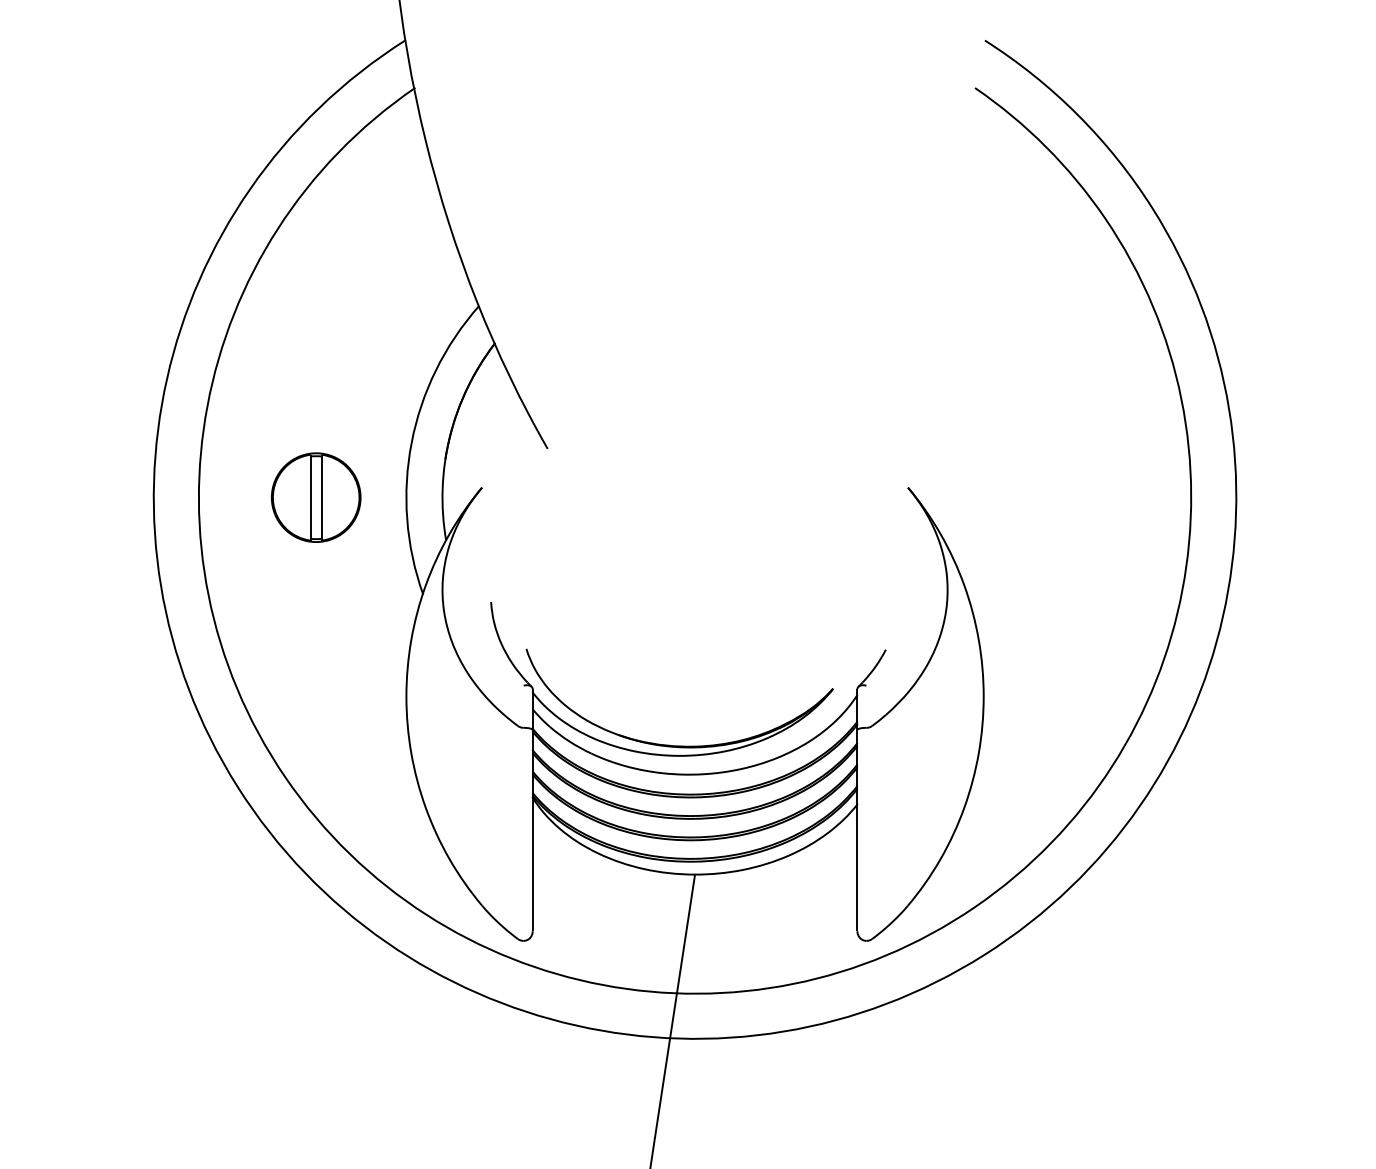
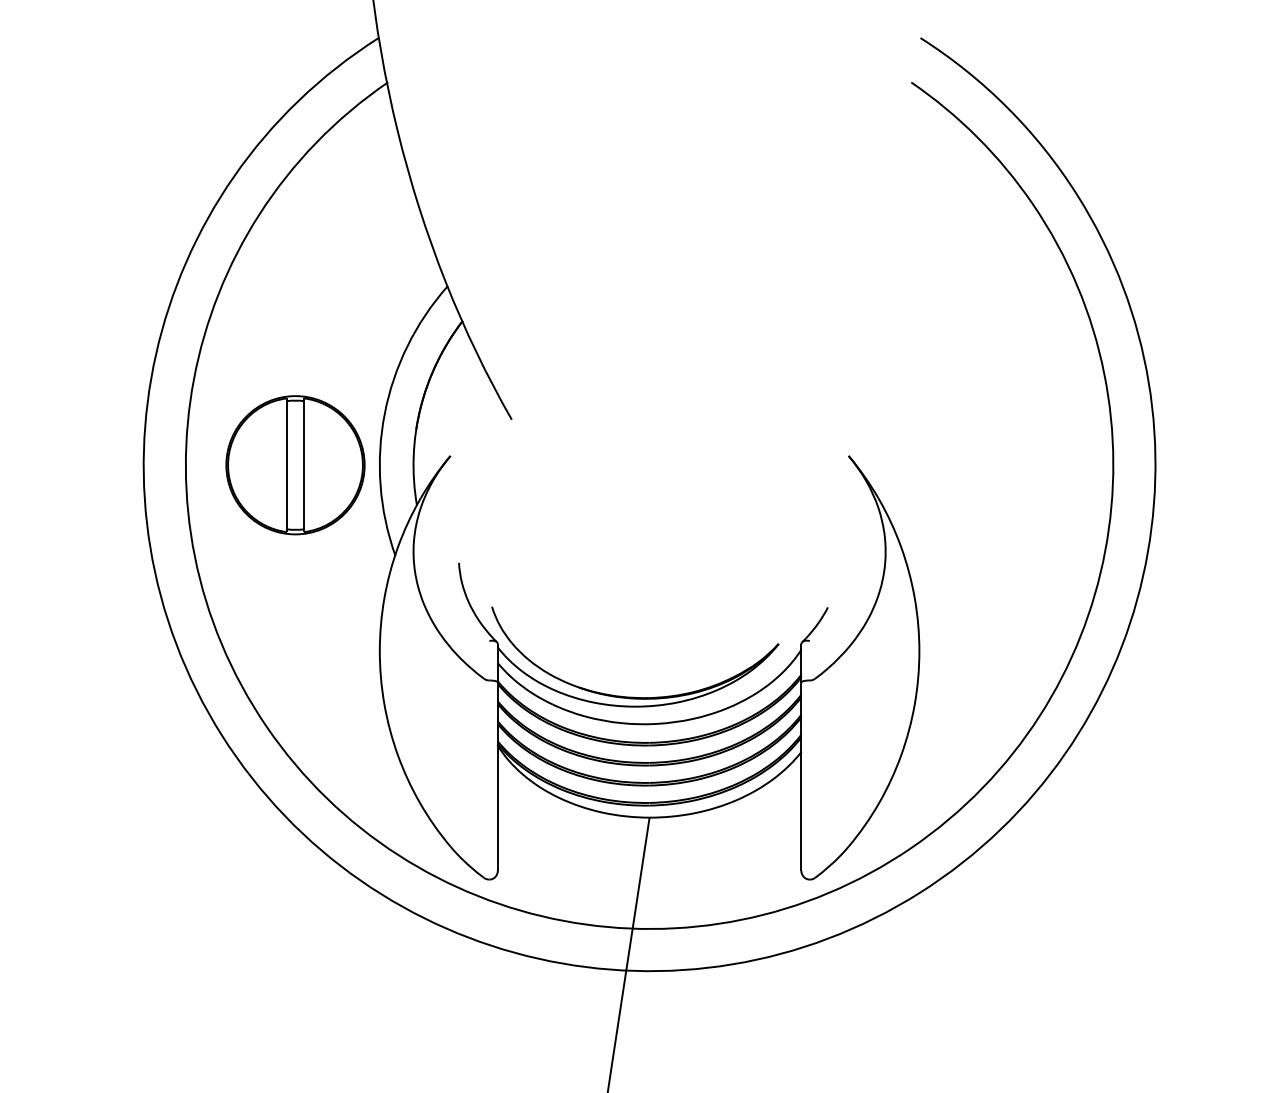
part: (316, 497) -> (295, 465), size x1.67

